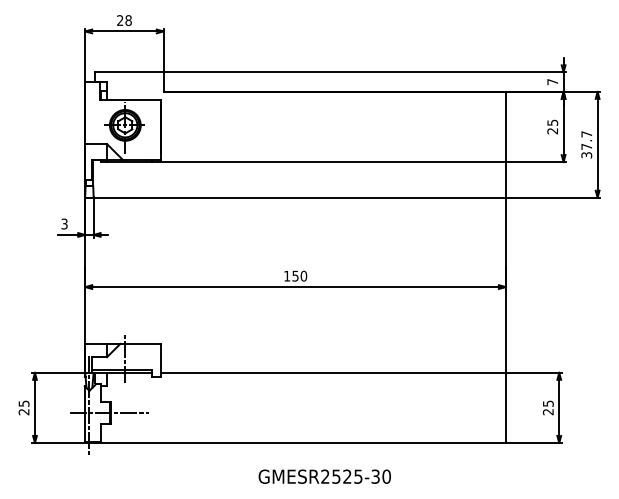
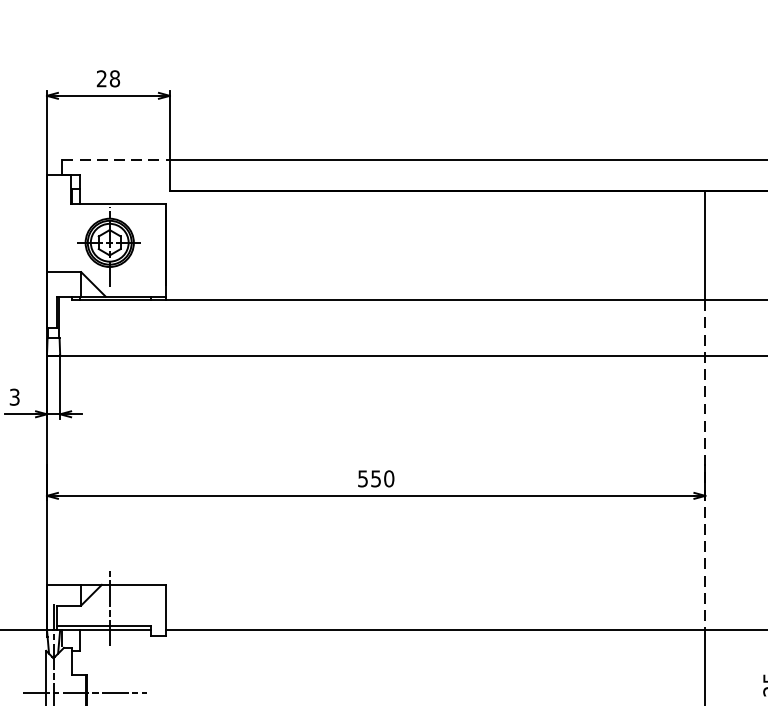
line: (129, 72) -> (116, 160), solid -> dashed
line: (505, 267) -> (704, 465), solid -> dashed
text: (287, 275) -> (363, 477), 150 -> 550

